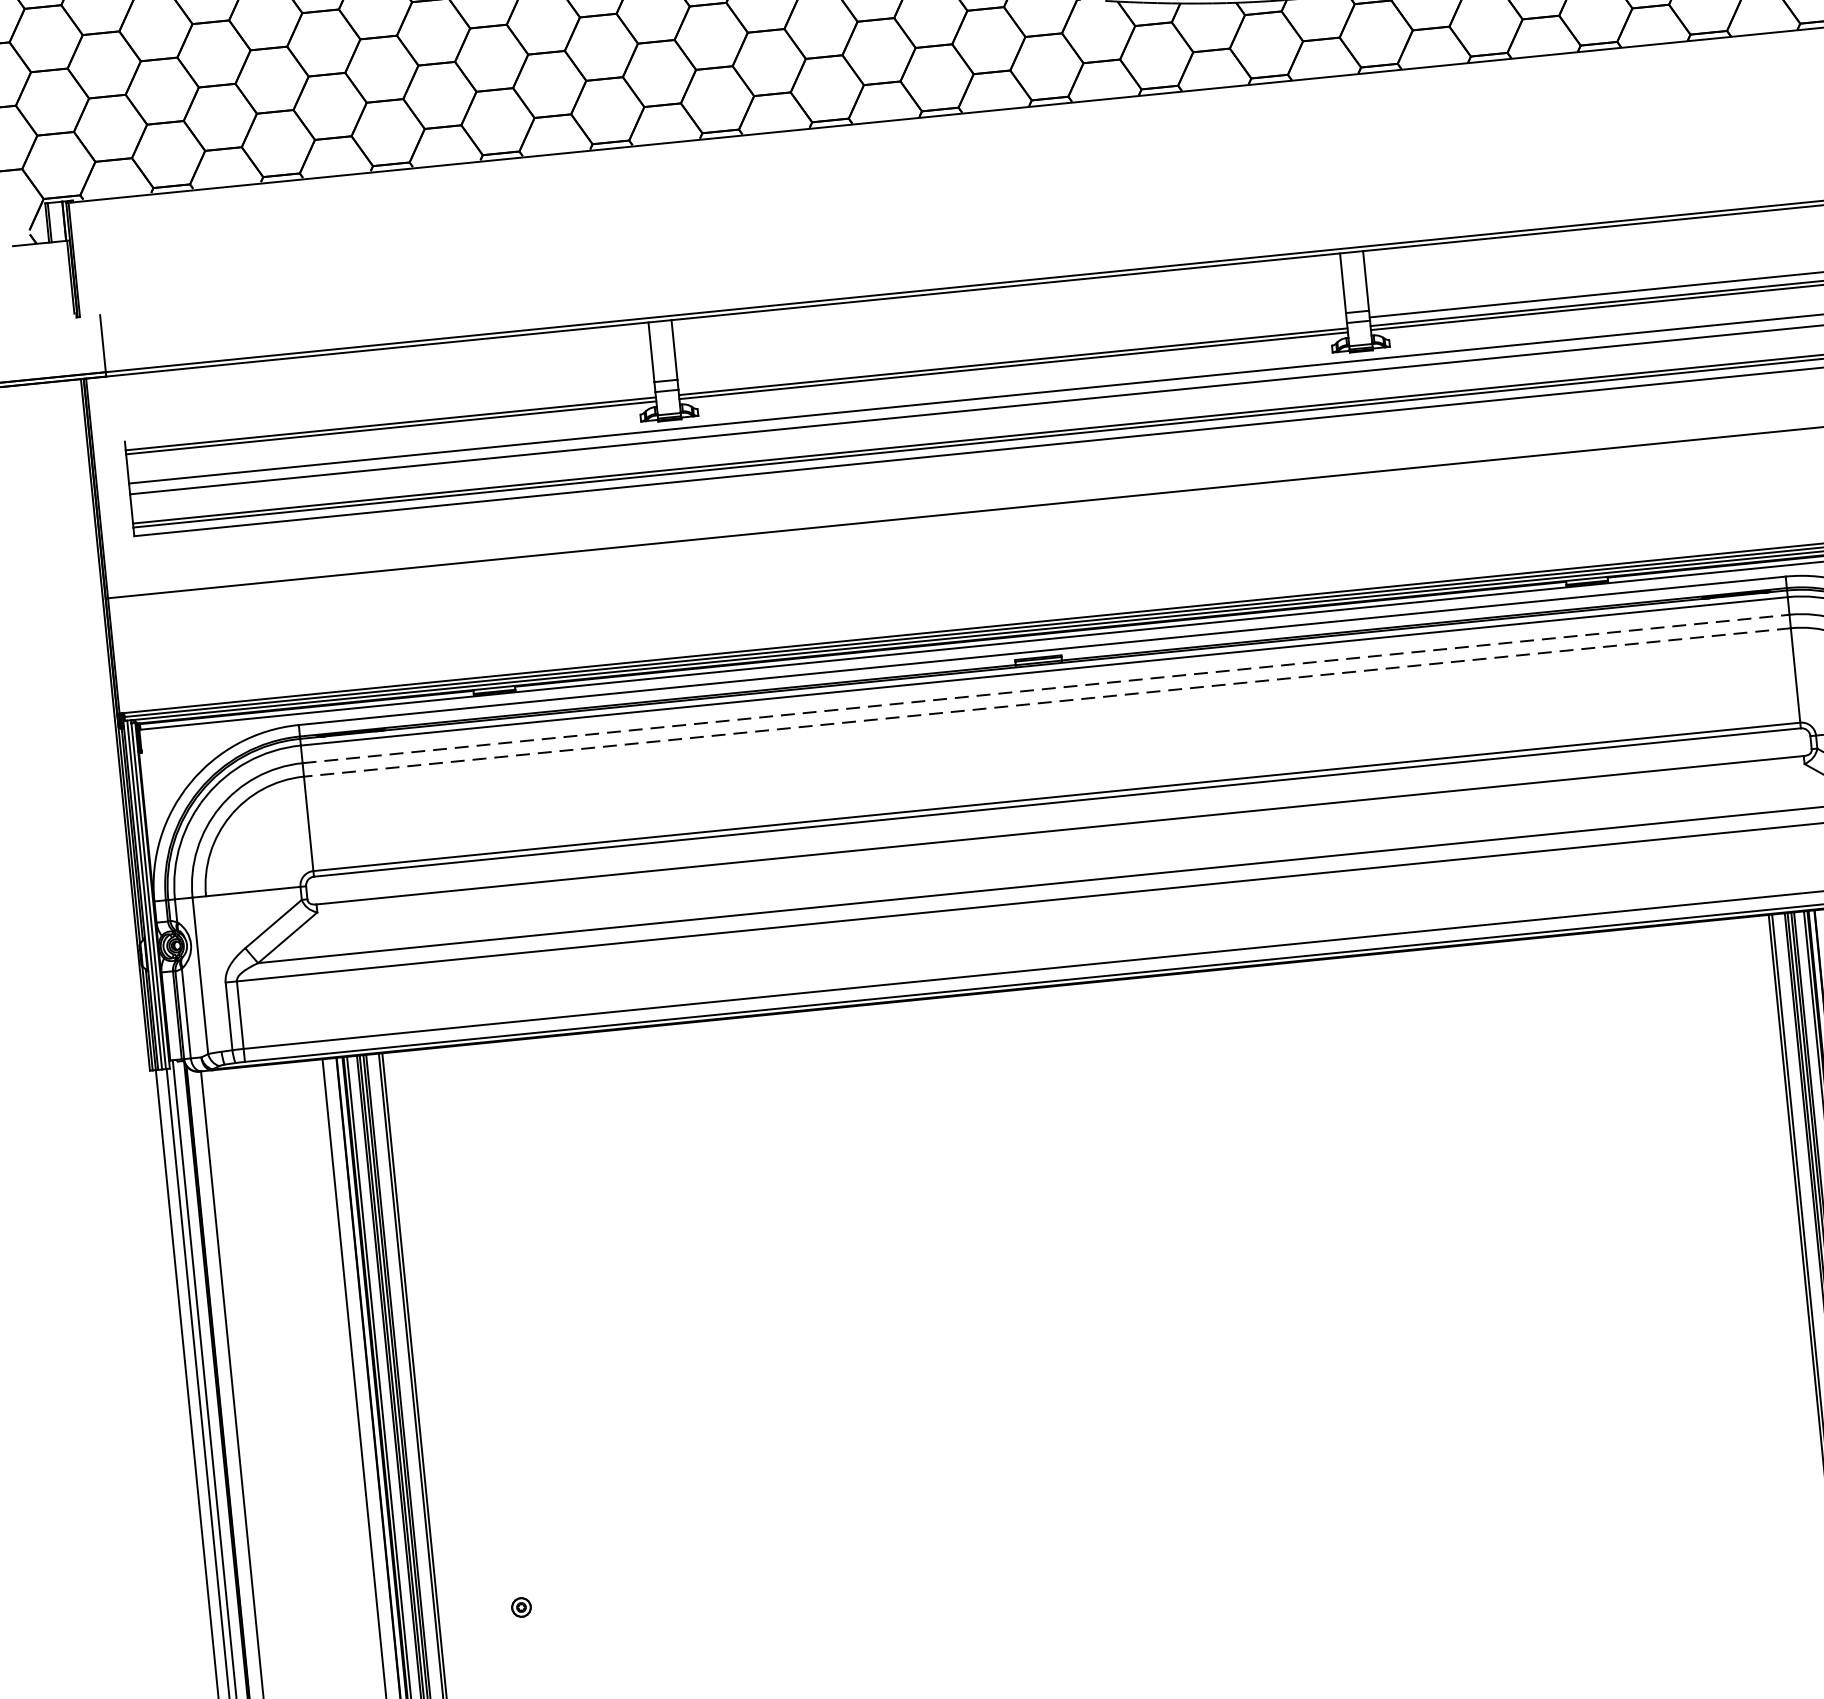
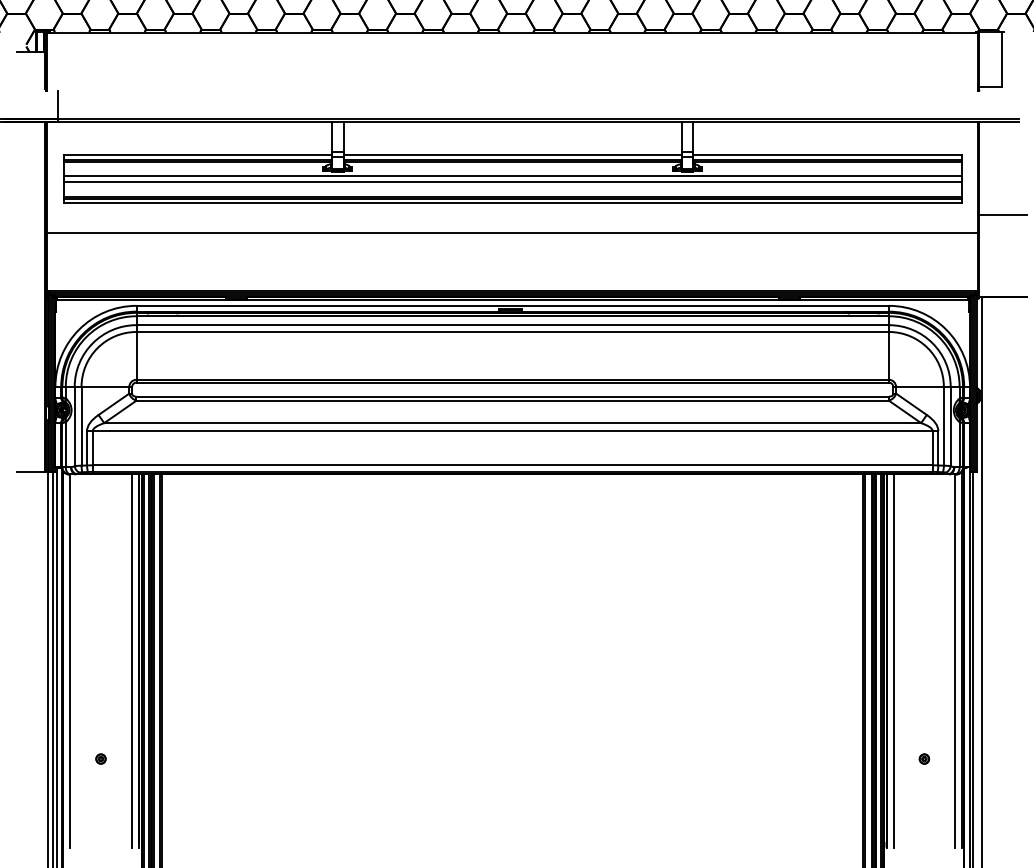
line: (1012, 353) -> (512, 155), added
line: (389, 415) -> (197, 155), added
line: (1047, 689) -> (513, 325), dashed -> solid
line: (1046, 701) -> (512, 331), dashed -> solid
line: (1060, 837) -> (512, 400), added
line: (213, 974) -> (81, 426), added
line: (121, 1073) -> (30, 471), added
part: (520, 1606) -> (100, 758), moved

